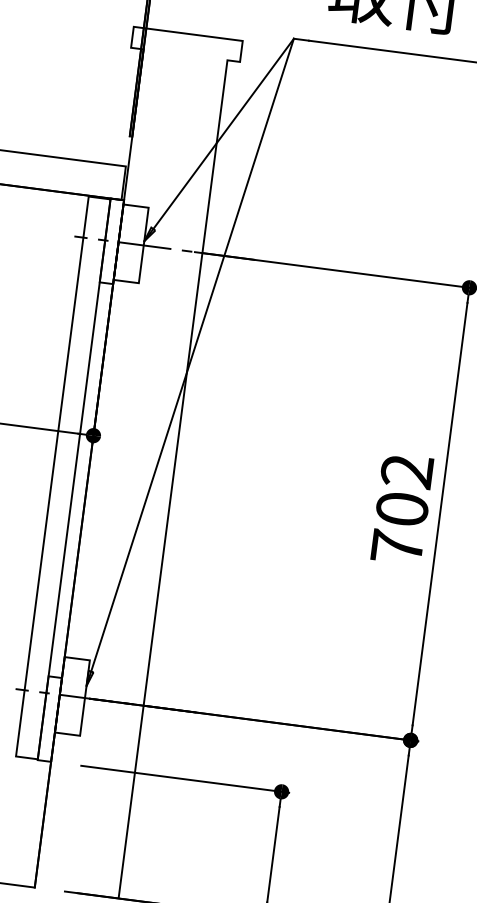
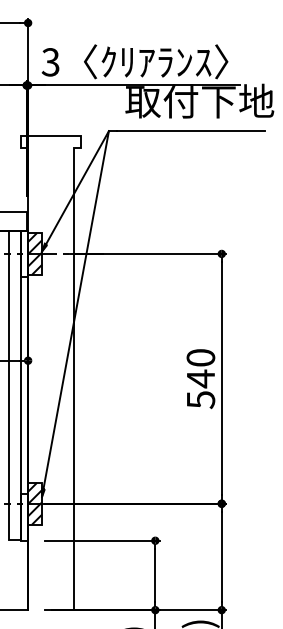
hatch: (132, 243) -> (35, 253), added
text: (401, 510) -> (200, 379), 702 -> 540
hatch: (73, 696) -> (35, 503), added

